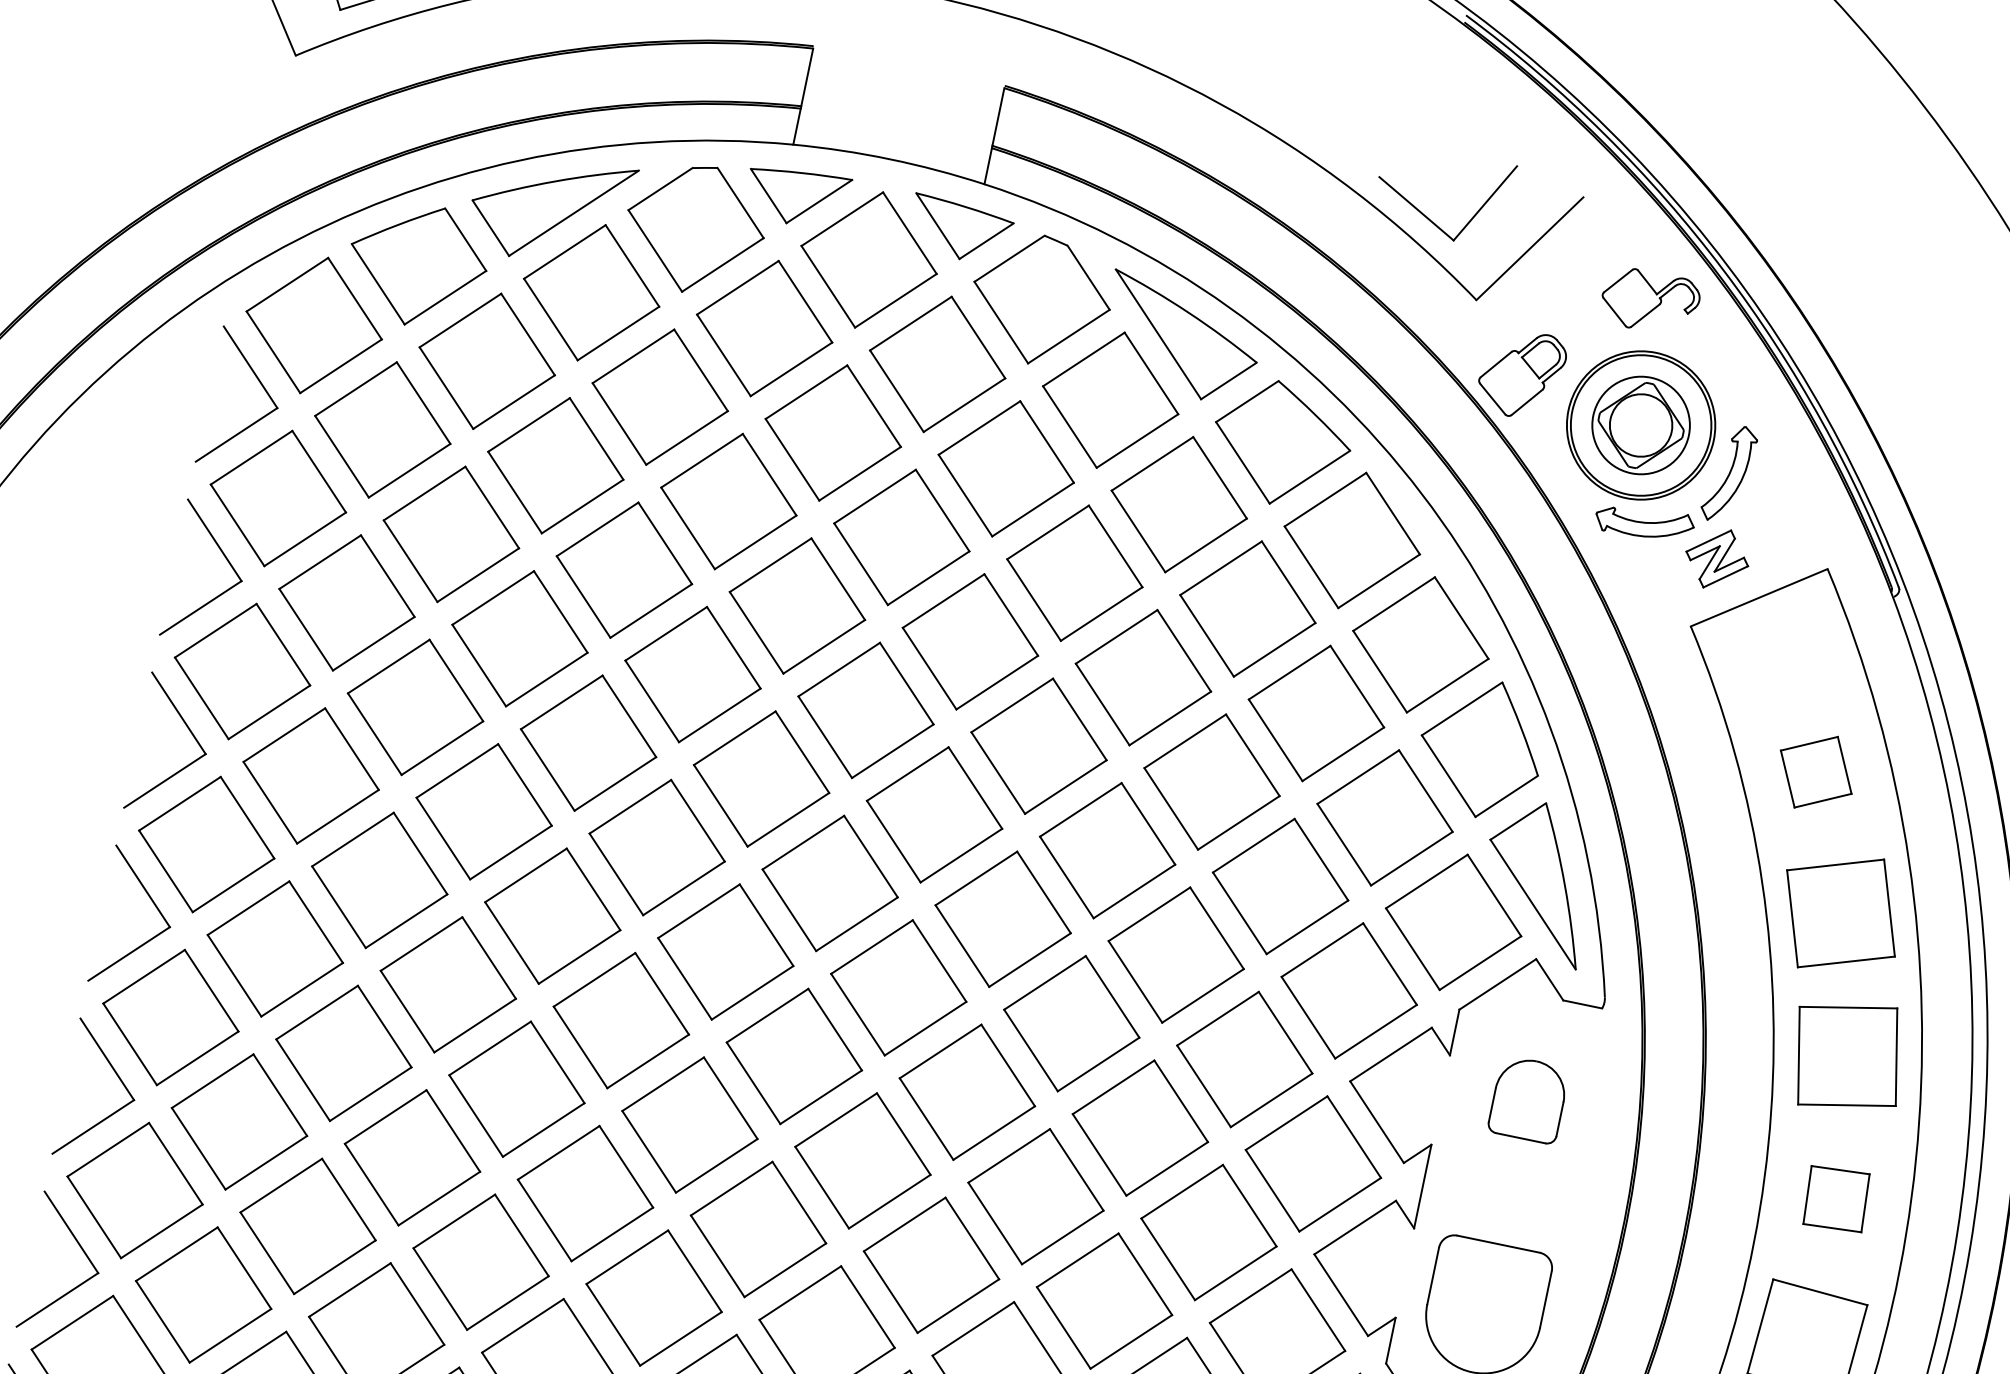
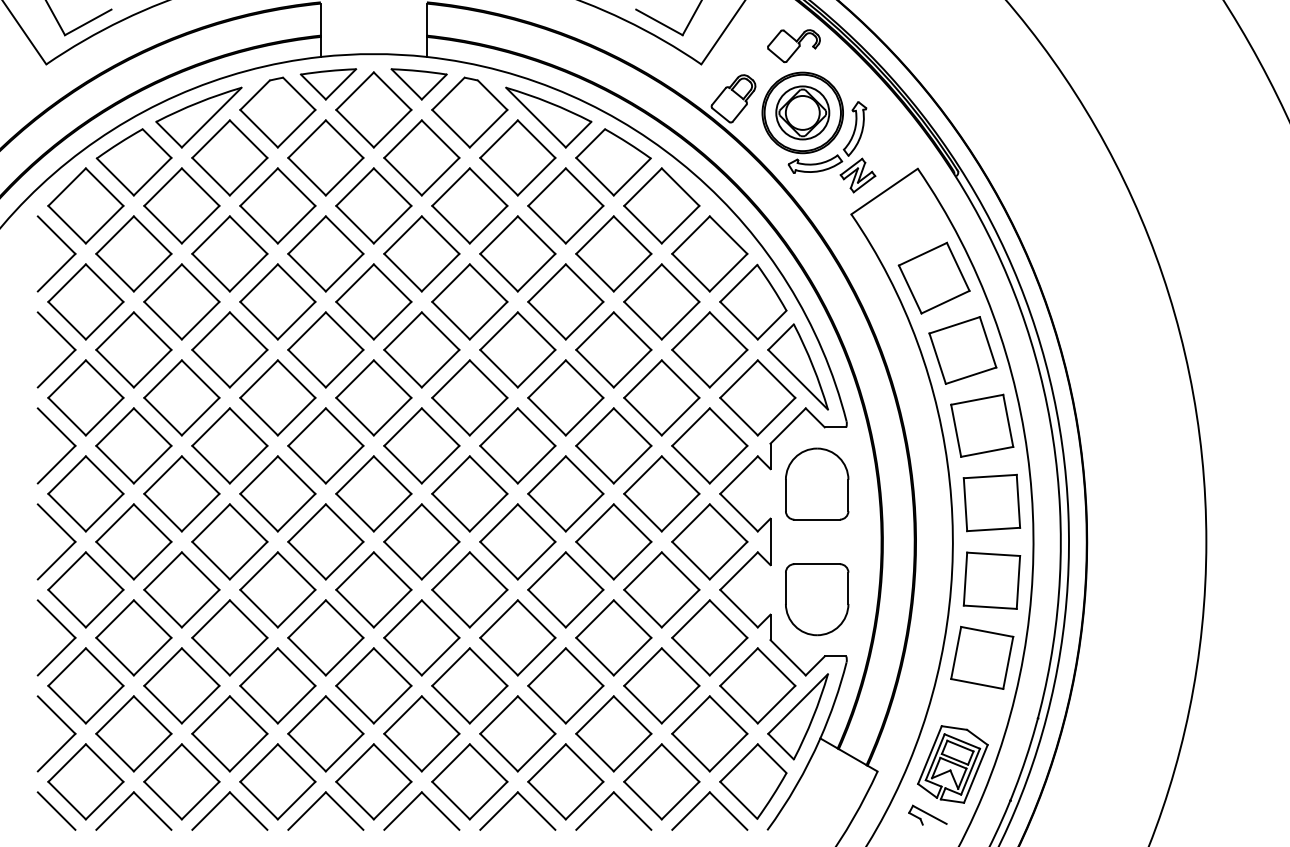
part: (1815, 770) -> (933, 277), size x1.67
part: (1529, 1098) -> (817, 483), size x1.67
part: (1835, 1198) -> (991, 502), size x1.67

